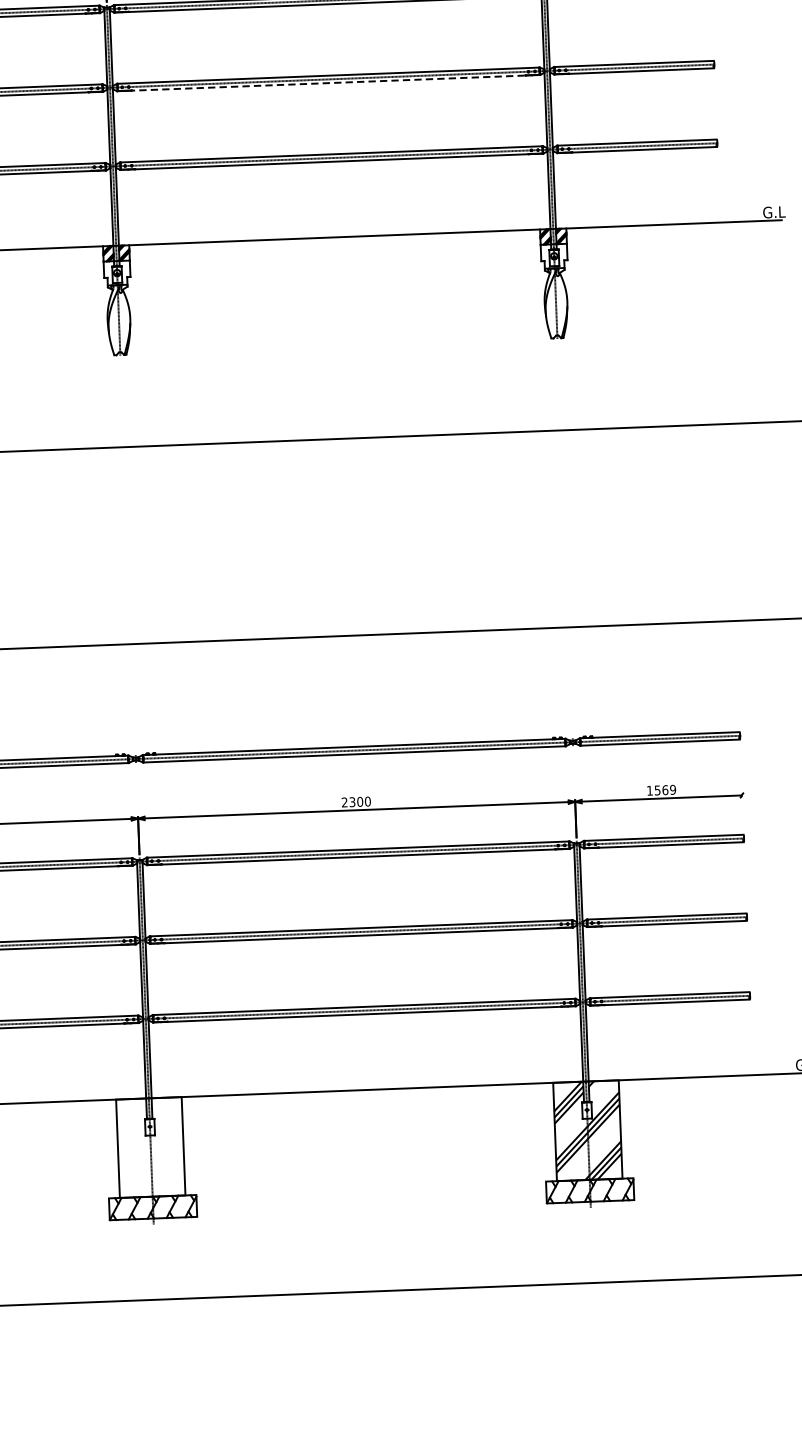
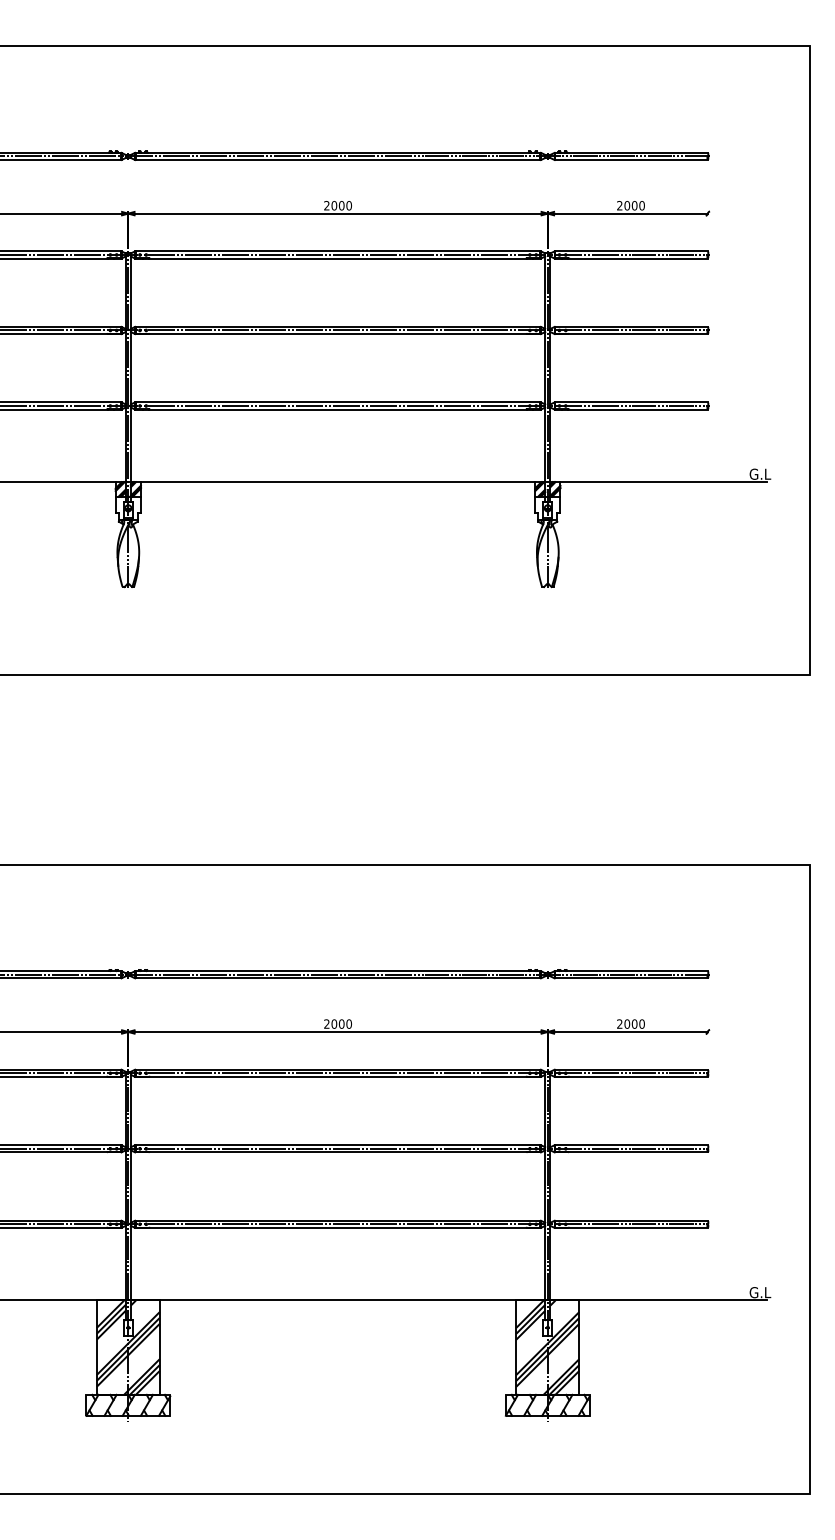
line: (328, 83) -> (337, 334), dashed -> solid
text: (660, 789) -> (630, 1023), 1569 -> 2000
text: (352, 801) -> (334, 1023), 2300 -> 2000
hatch: (149, 1147) -> (127, 1347), added

